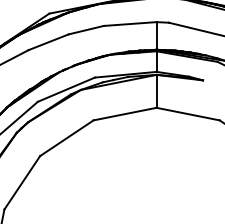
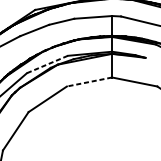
line: (66, 89) -> (47, 64), solid -> dashed
line: (124, 114) -> (89, 82), solid -> dashed

